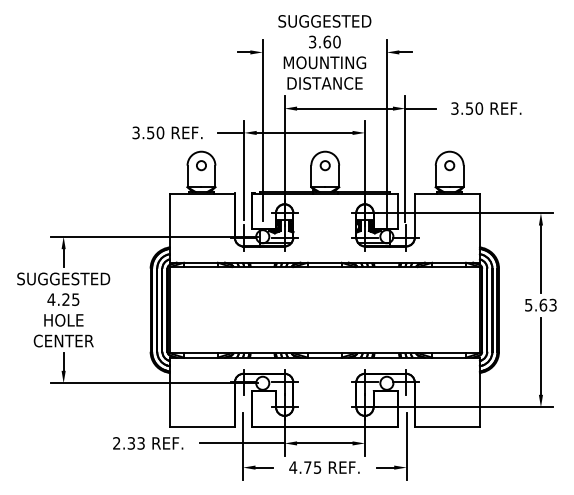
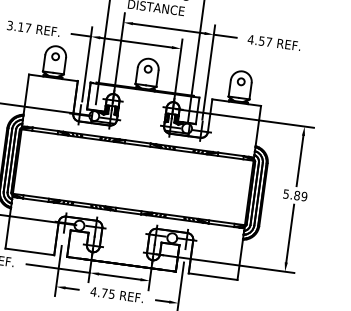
text: (466, 108) -> (259, 40), 3.50 -> 4.57
text: (155, 132) -> (24, 27), 3.50 -> 3.17
text: (547, 304) -> (300, 195), 5.63 -> 5.89

